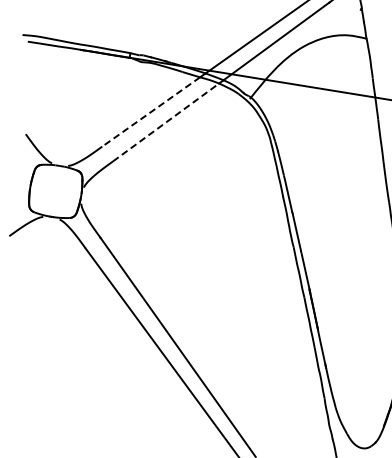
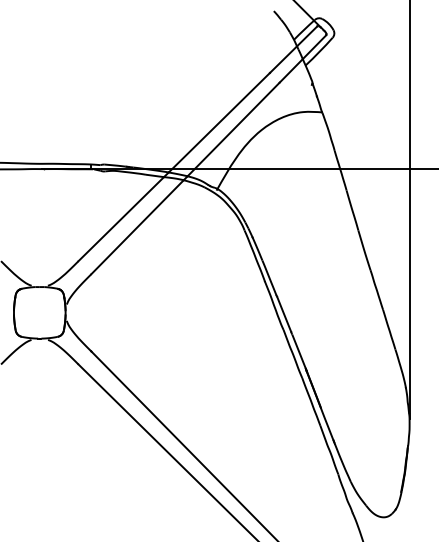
line: (151, 112) -> (121, 219), dashed -> solid
line: (165, 122) -> (137, 227), dashed -> solid

